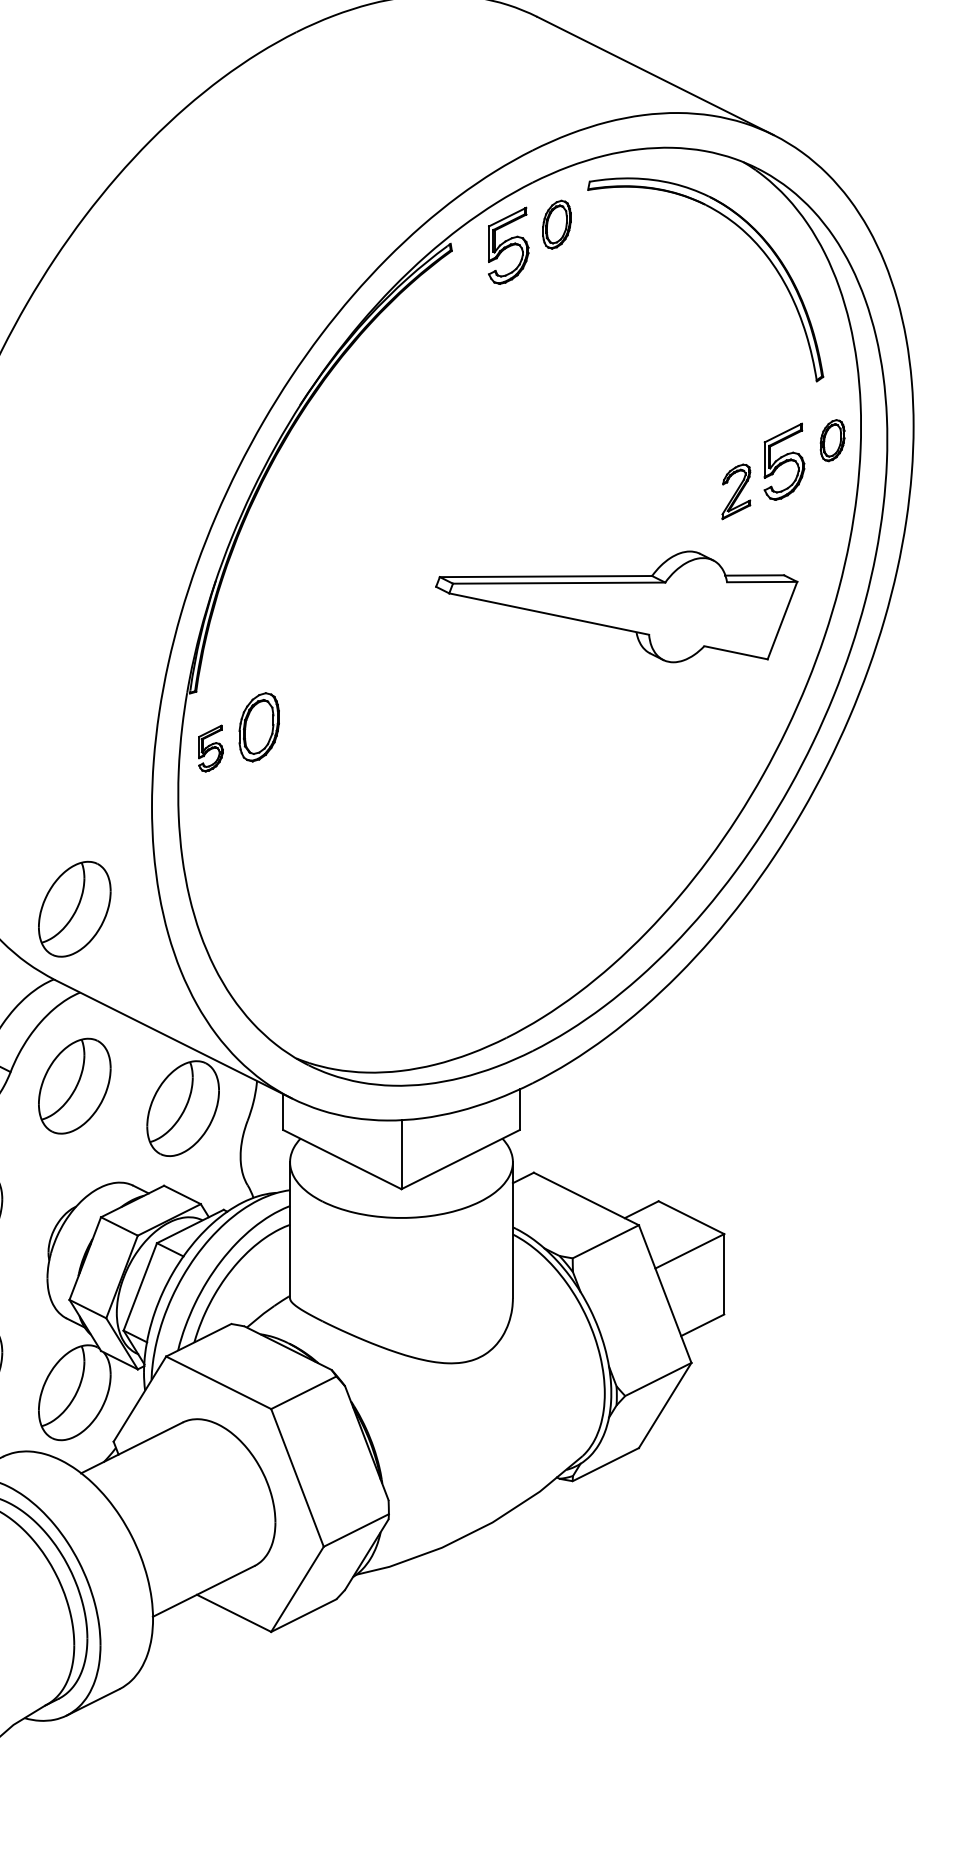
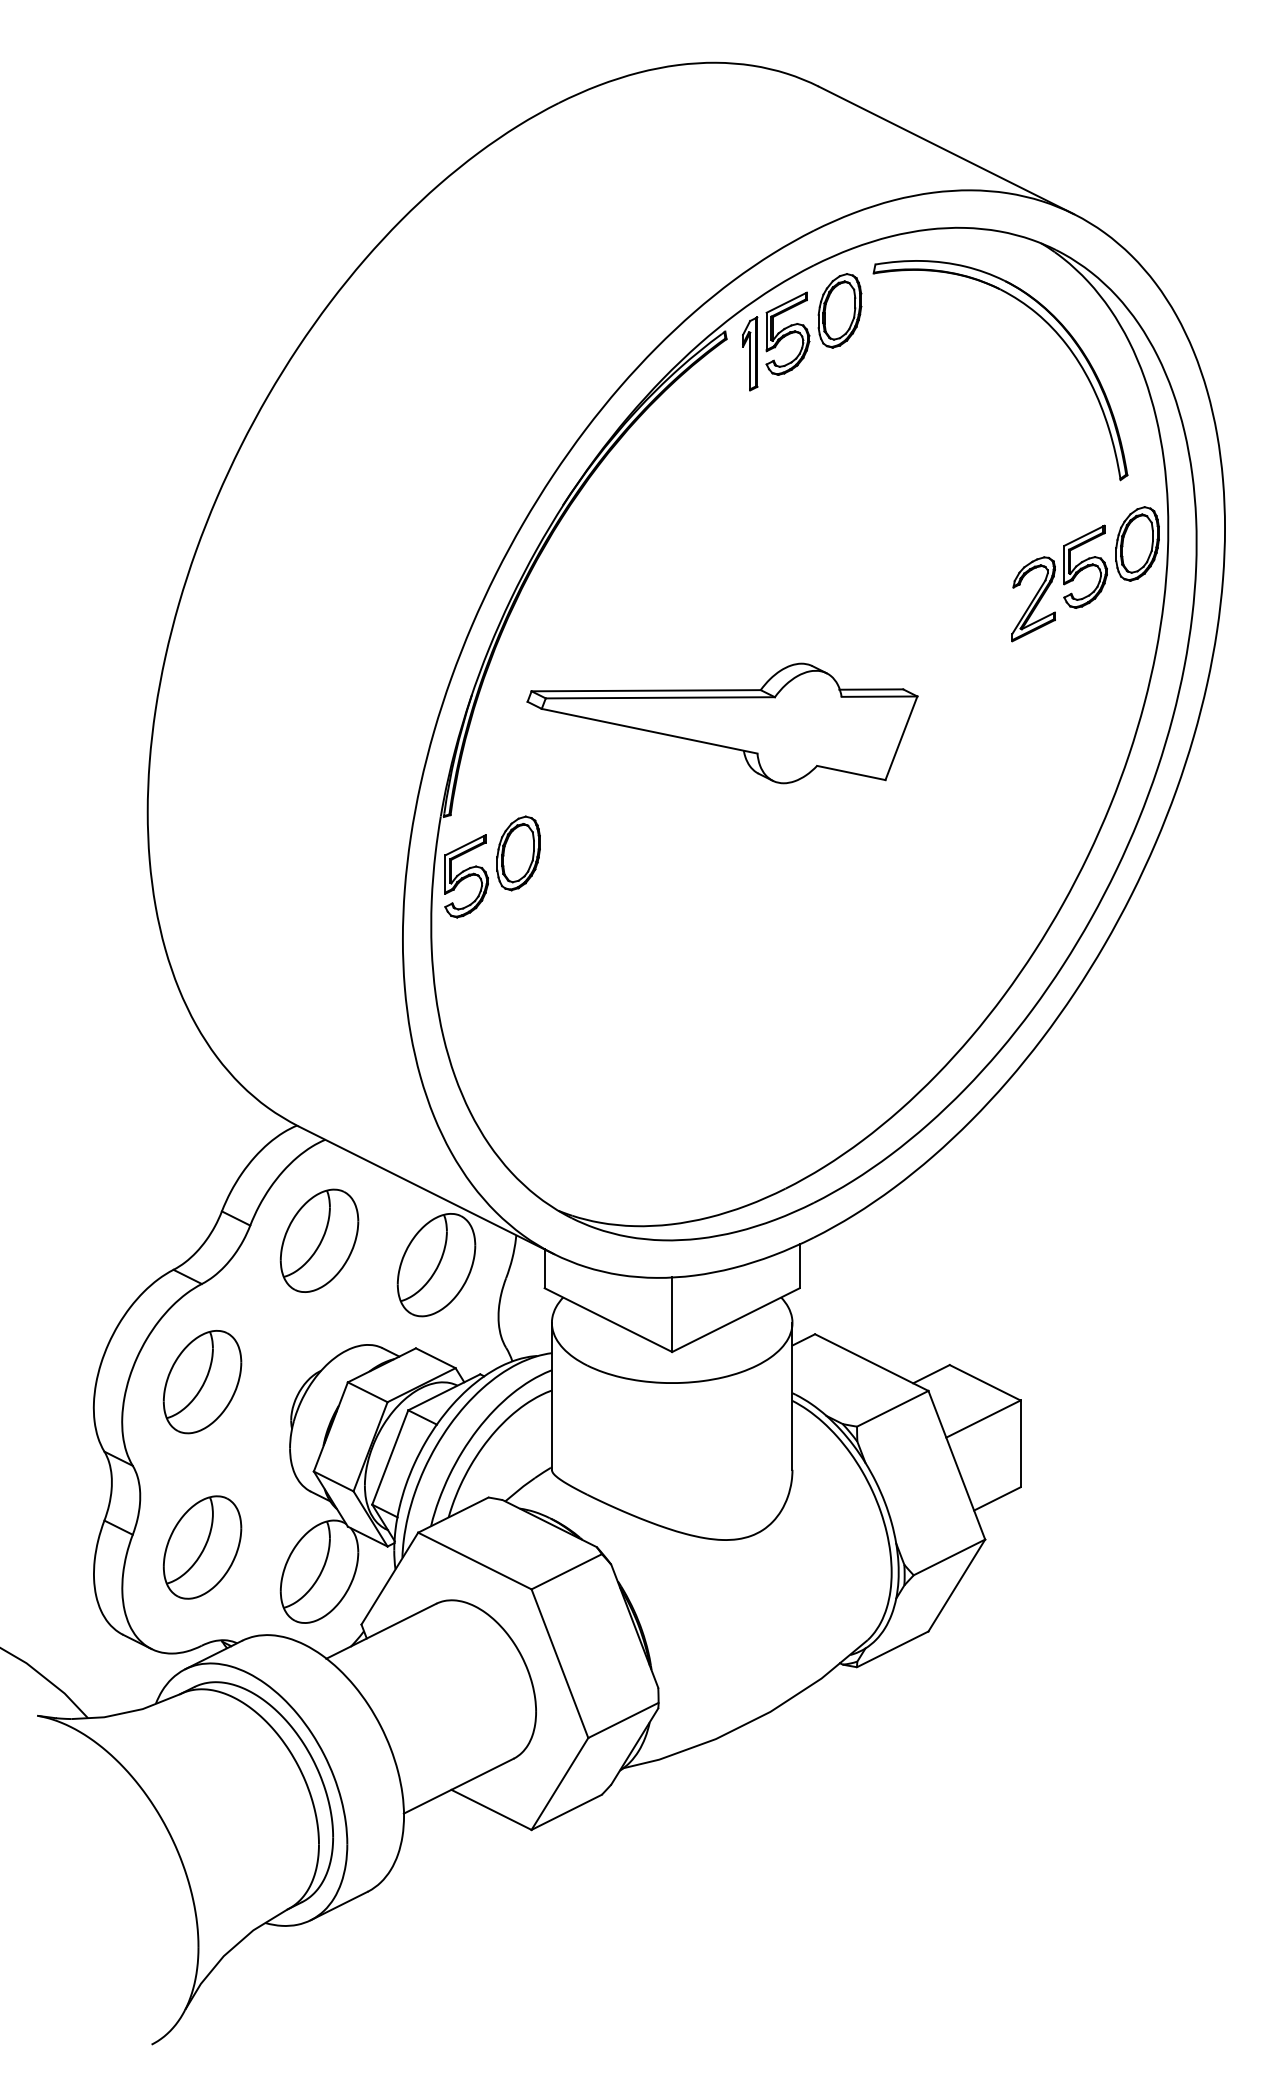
part: (556, 224) -> (839, 310), size x1.43
part: (474, 264) -> (750, 353), added
part: (832, 440) -> (1137, 543), size x1.67
part: (736, 492) -> (1033, 599), size x1.43
part: (616, 606) -> (722, 723), moved
part: (210, 748) -> (466, 876), size x1.67
part: (74, 908) -> (319, 1049), removed

